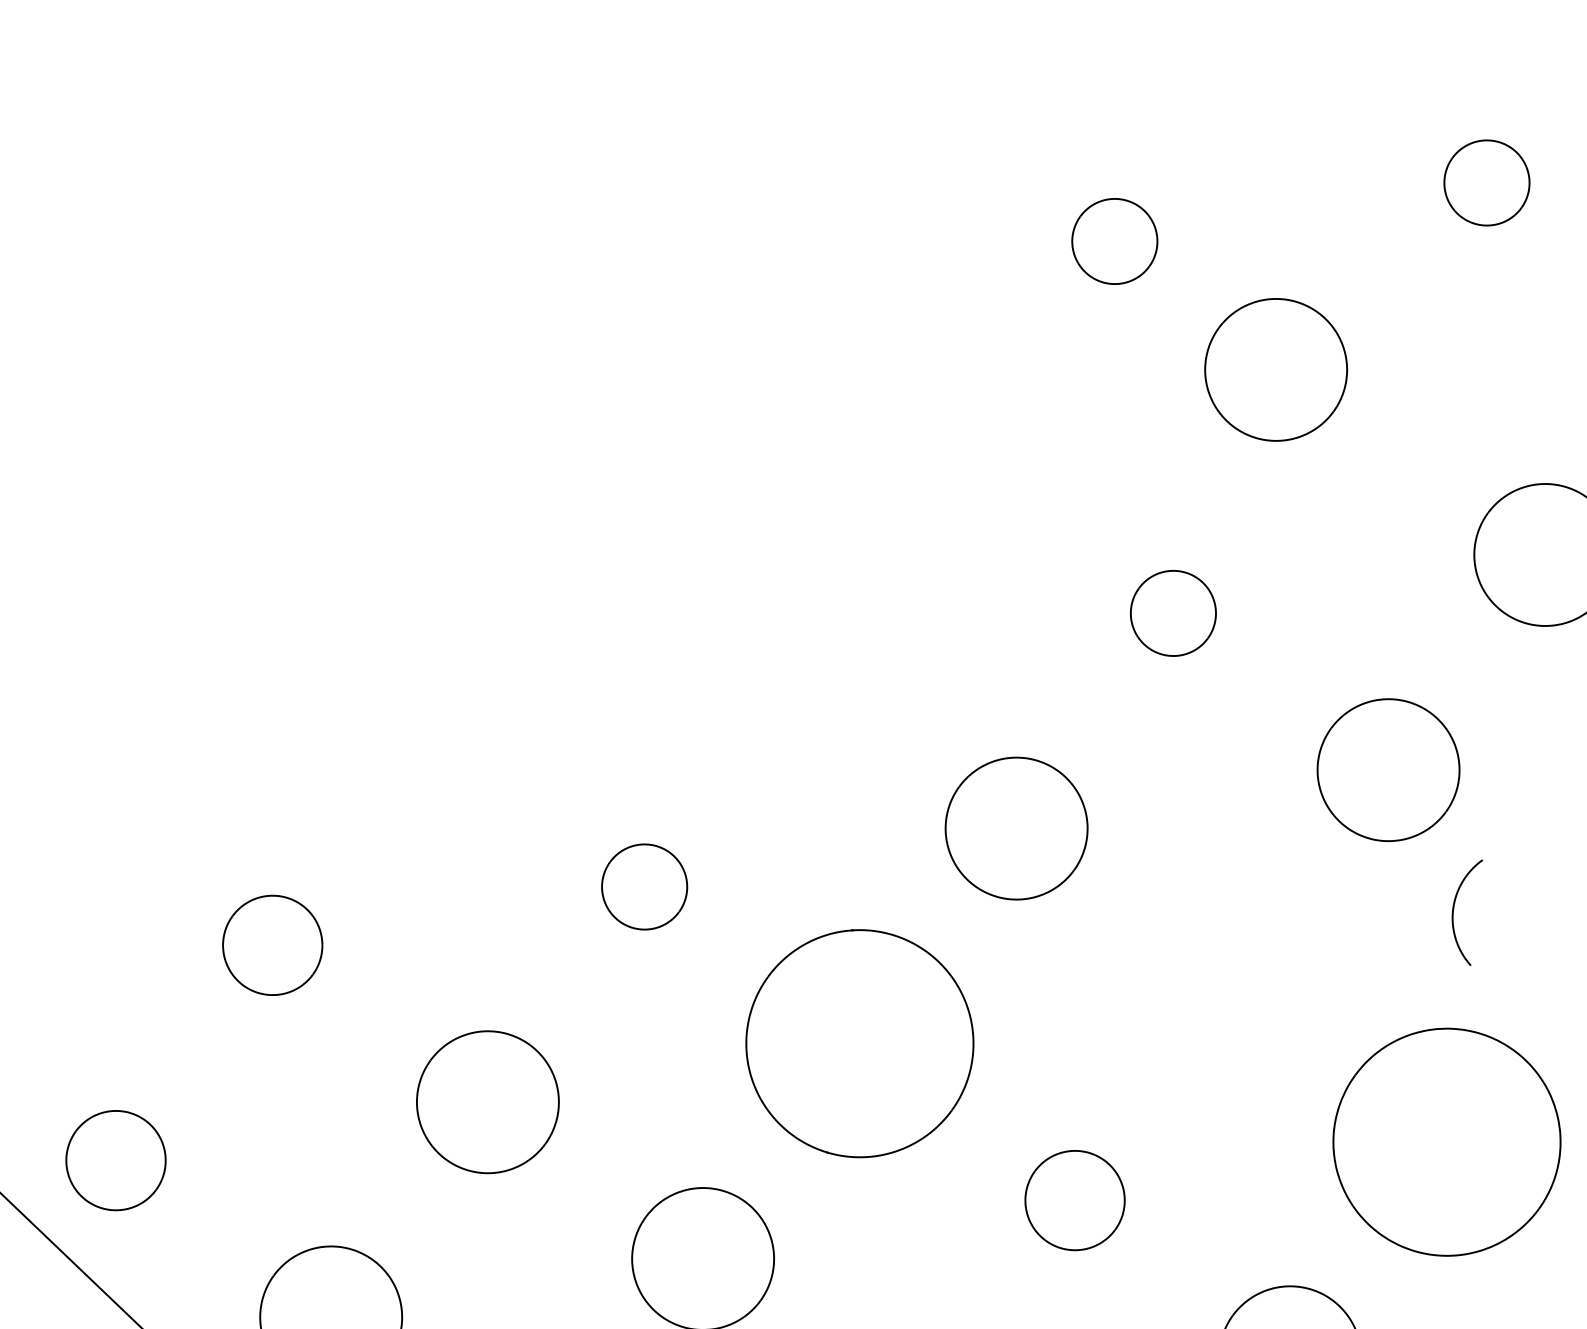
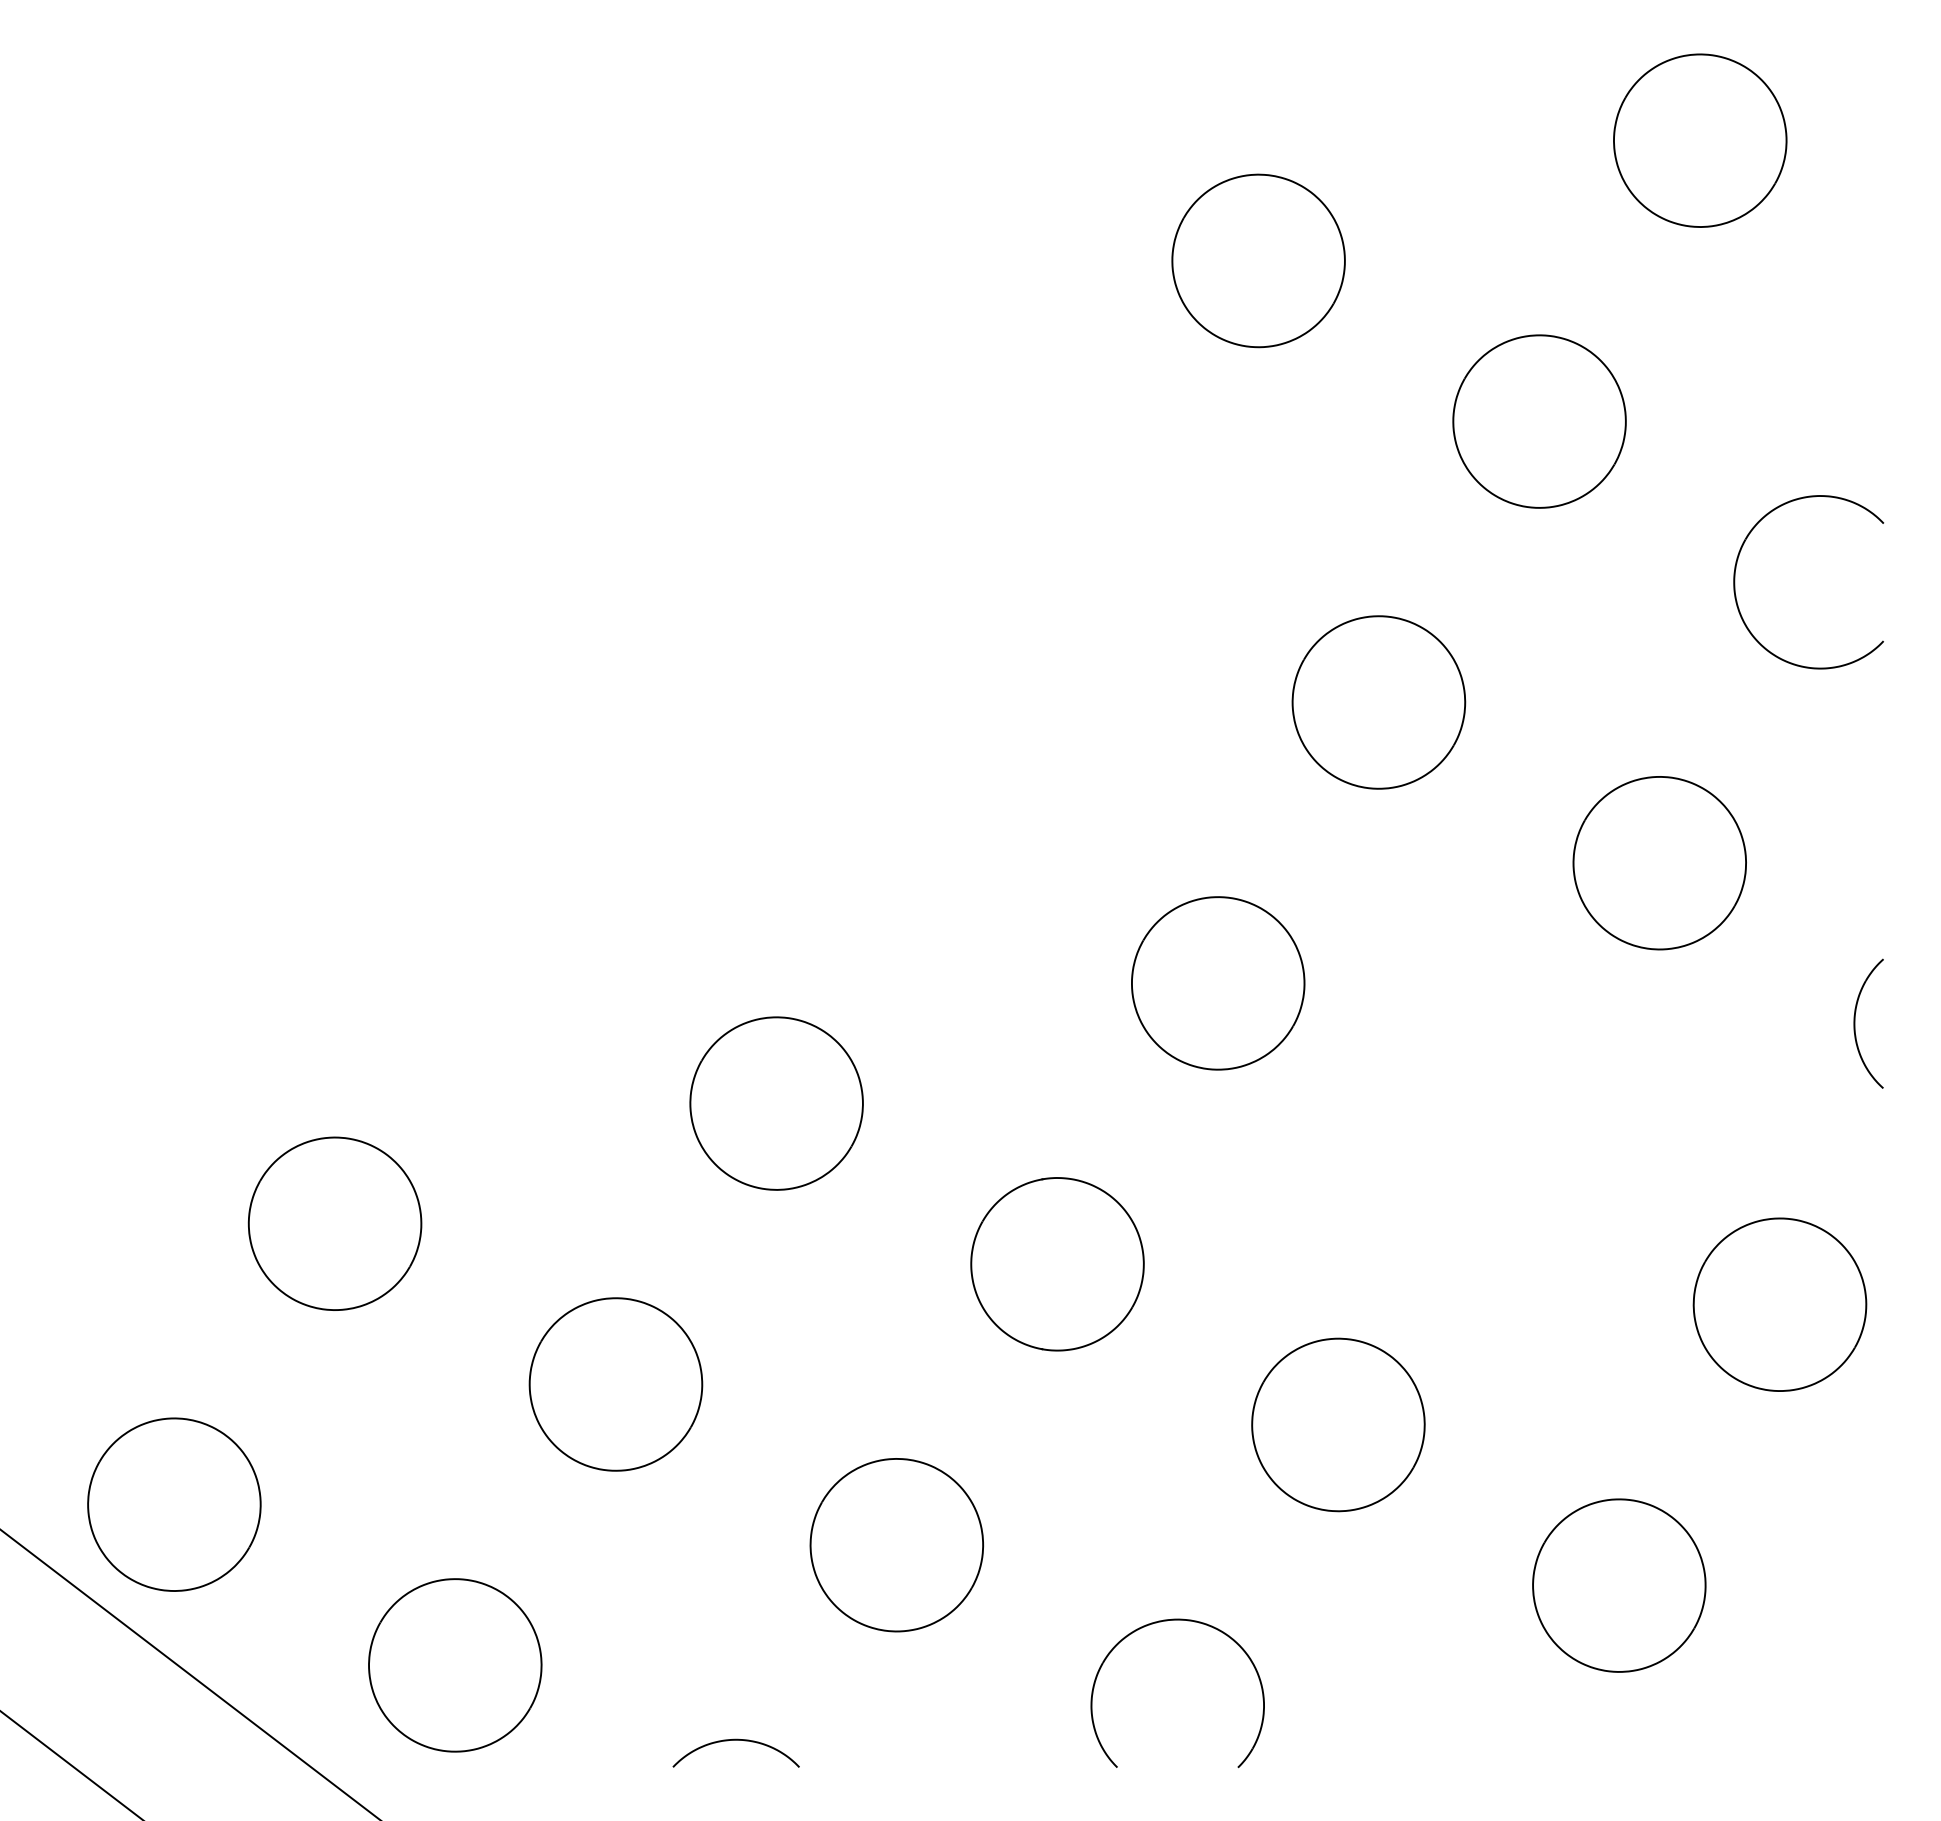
part: (1487, 182) -> (1700, 140), size x1.67
part: (1114, 241) -> (1258, 260), size x1.67
part: (1276, 369) -> (1539, 421), moved
part: (1173, 613) -> (1378, 702), size x1.67
part: (644, 886) -> (776, 1103), size x1.67
part: (1453, 910) -> (1855, 1023), moved
part: (272, 945) -> (334, 1223), size x1.43
part: (859, 1043) -> (1057, 1264), size x0.62
part: (1446, 1141) -> (1779, 1304), size x0.62
part: (116, 1160) -> (174, 1504), size x1.43
part: (1075, 1200) -> (1338, 1424), size x1.43

